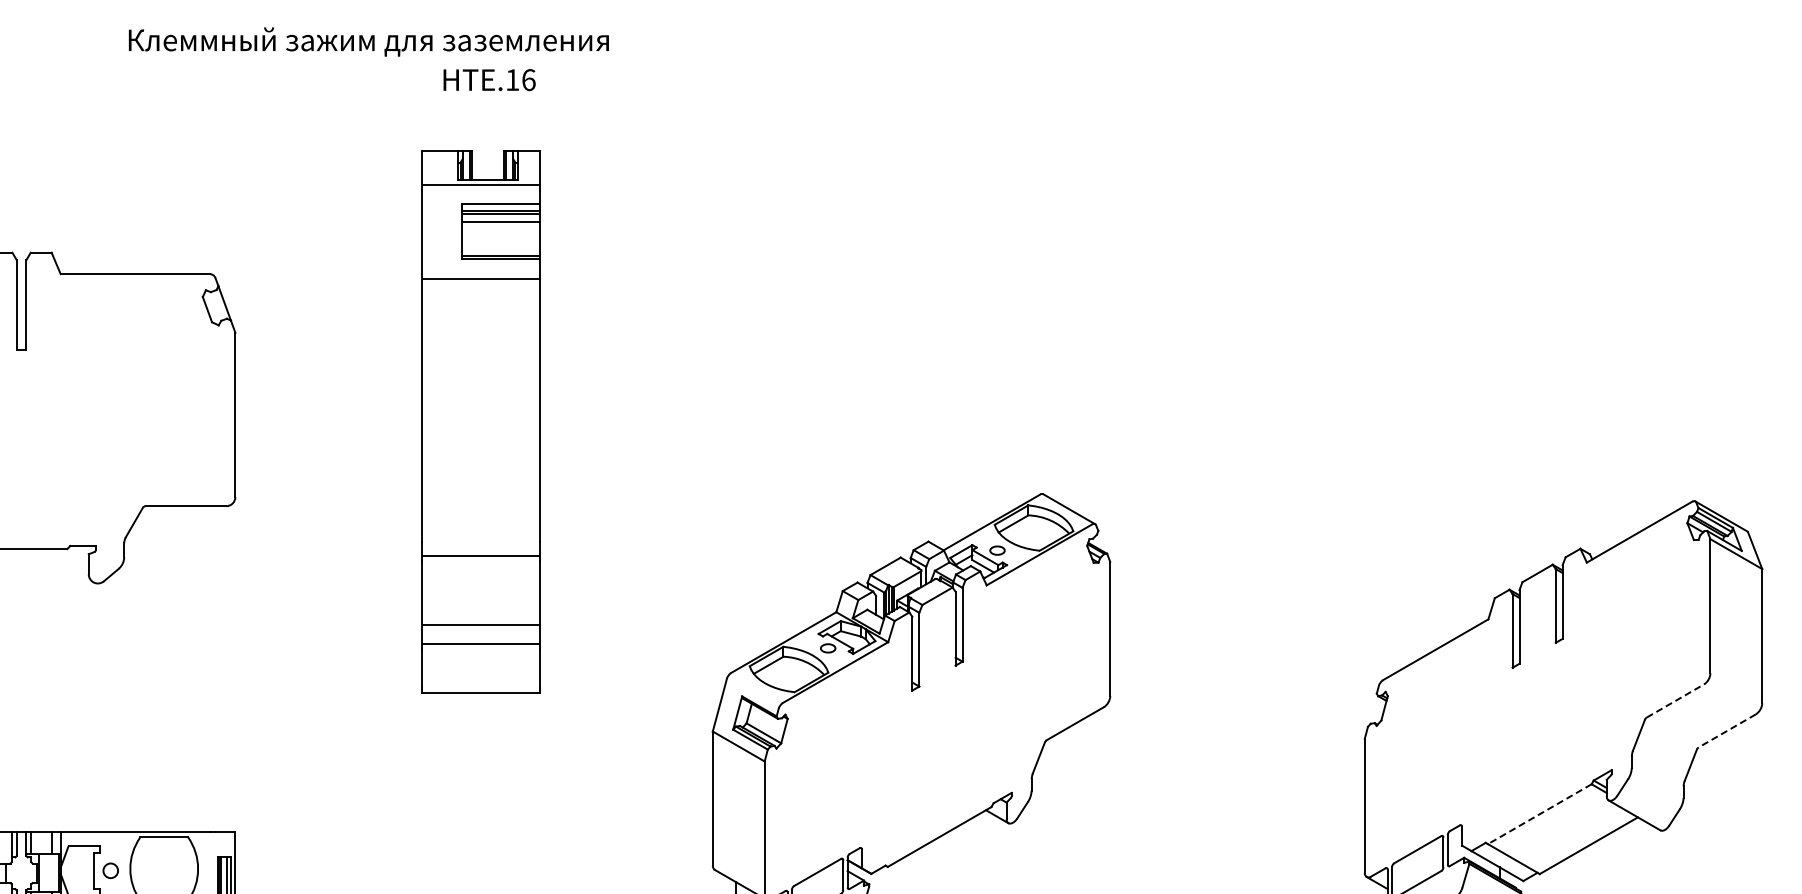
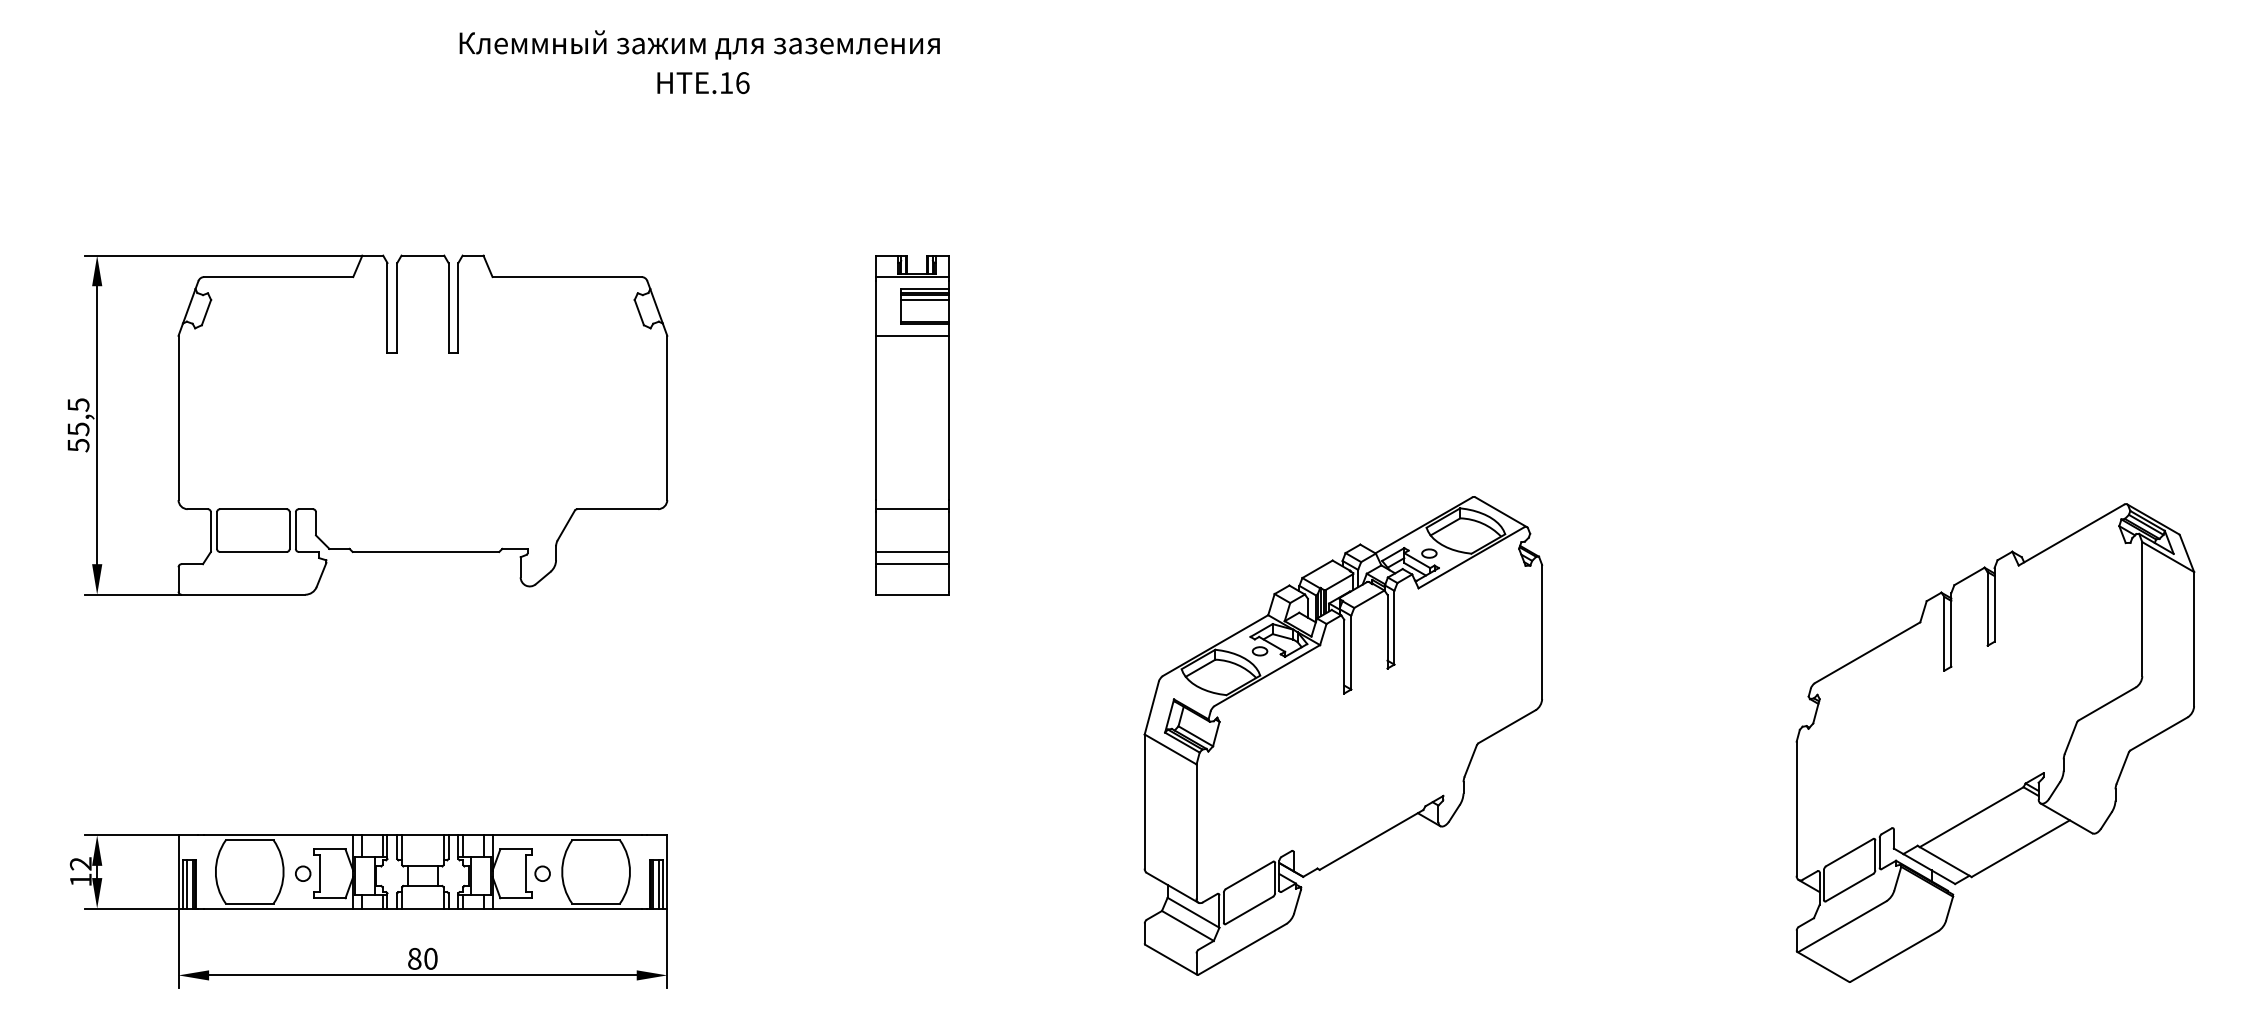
text: (368, 41) -> (699, 44), moved
text: (489, 80) -> (703, 83), moved
part: (480, 422) -> (912, 425), size x0.62
line: (1675, 700) -> (2107, 703), dashed -> solid
line: (1727, 730) -> (2159, 733), dashed -> solid
line: (1539, 814) -> (1971, 817), dashed -> solid

